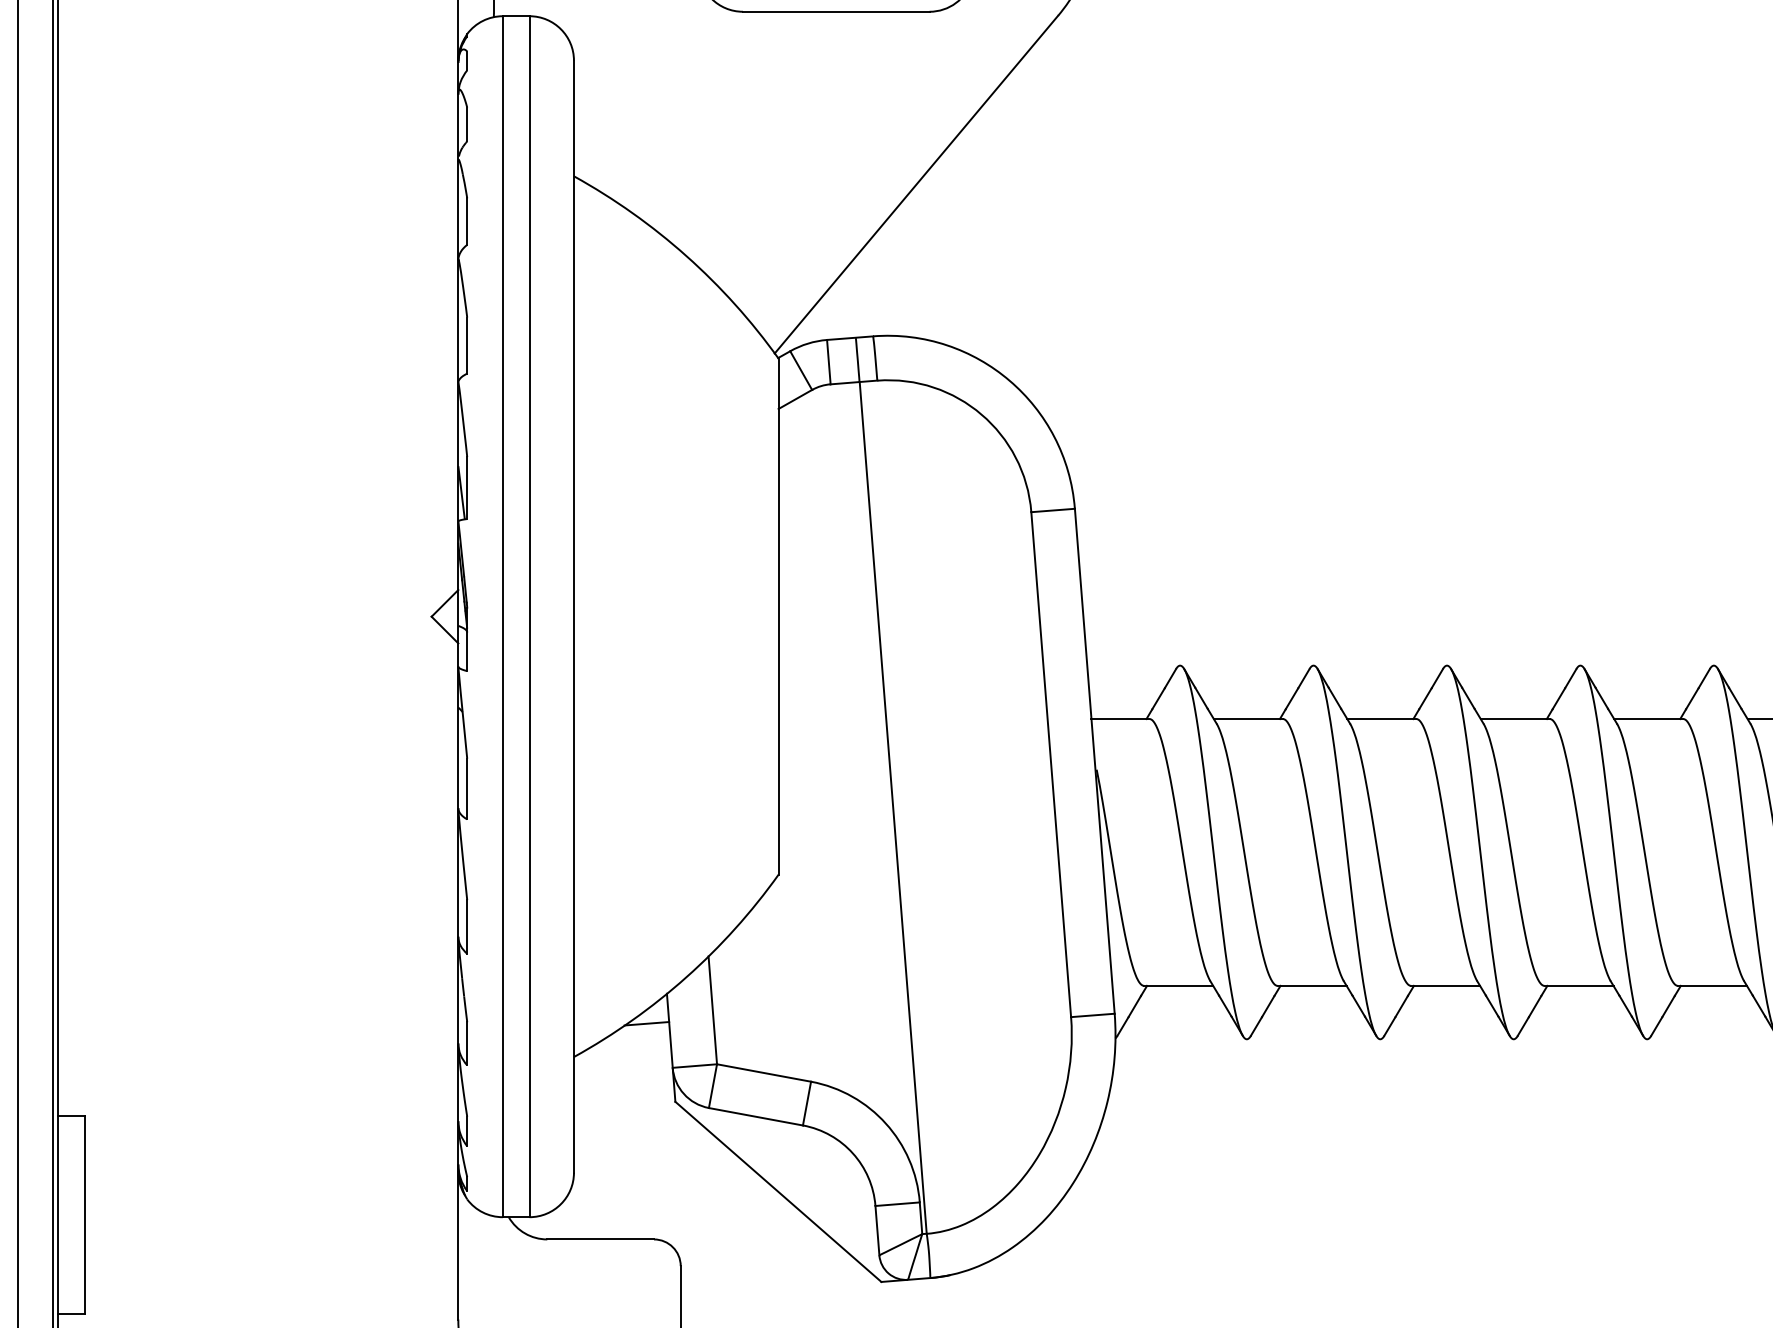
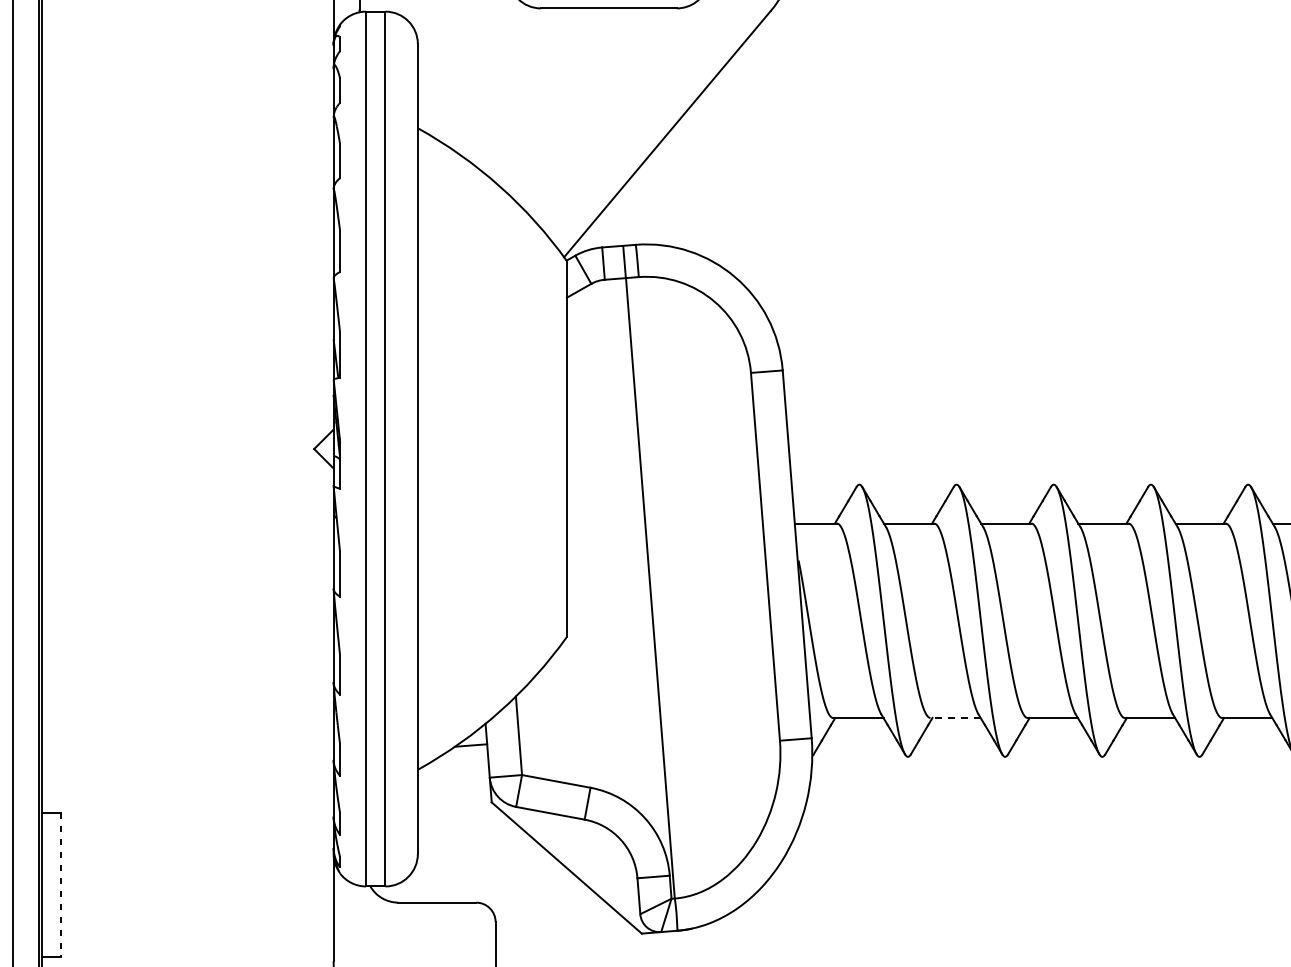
line: (1312, 985) -> (955, 717), solid -> dashed
line: (84, 1215) -> (61, 885), solid -> dashed

